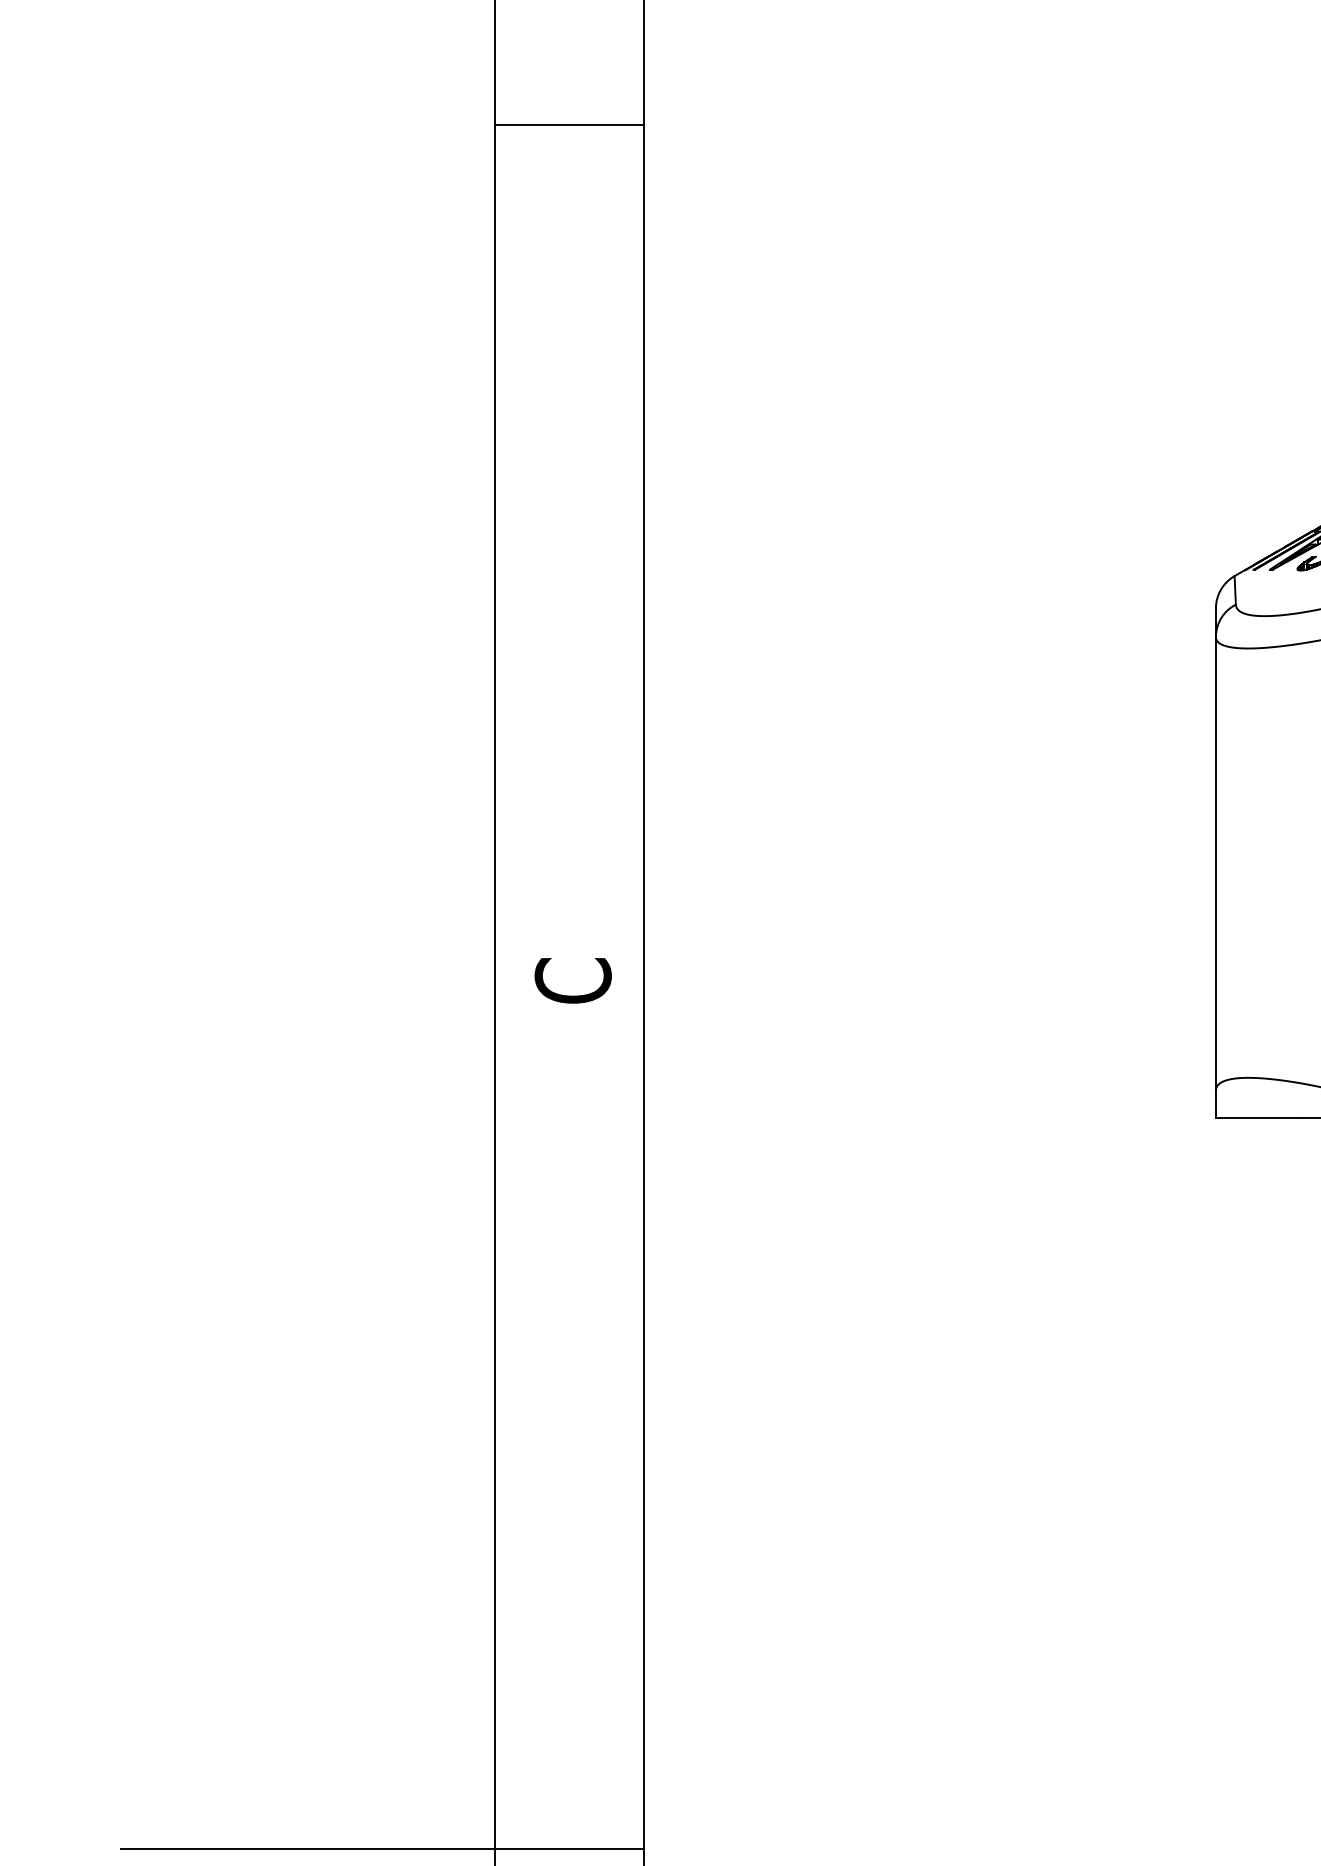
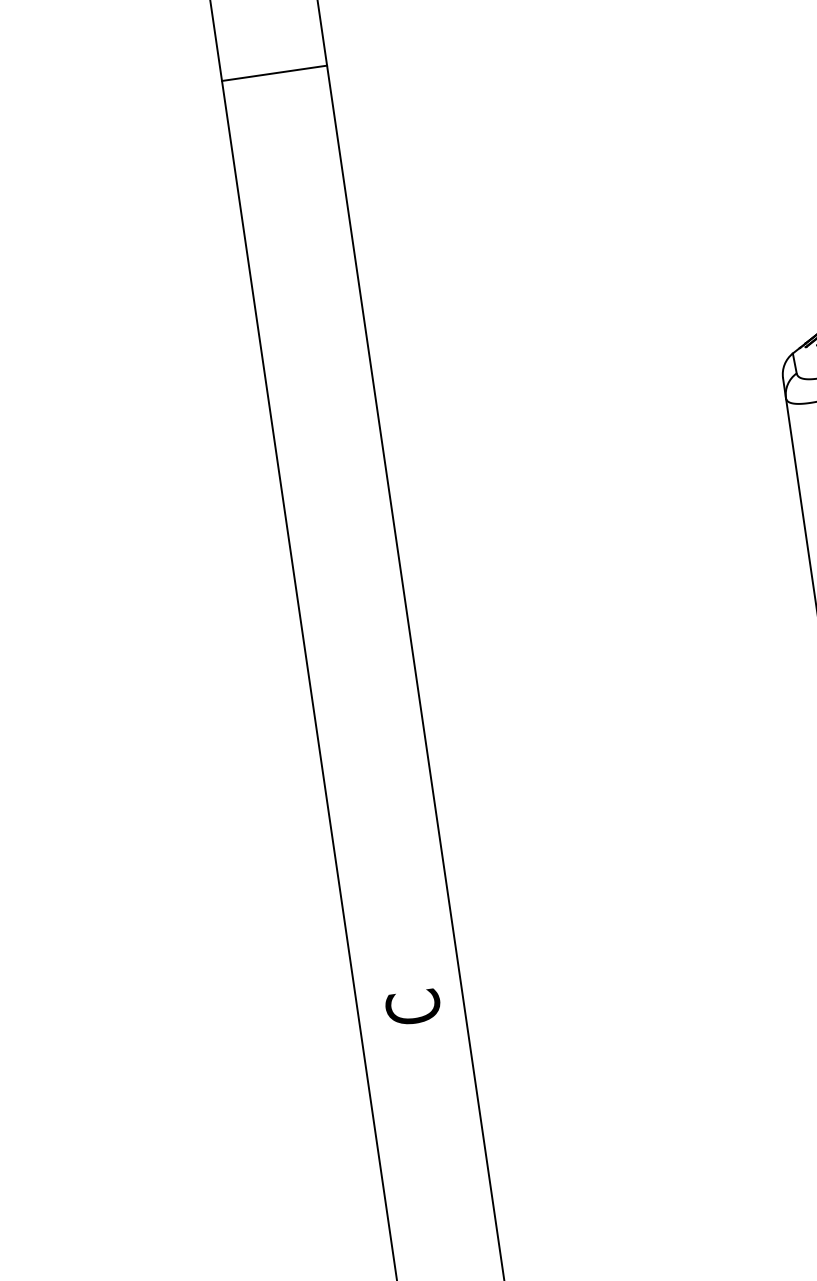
line: (569, 124) -> (274, 73), moved
text: (572, 980) -> (412, 1007), moved

